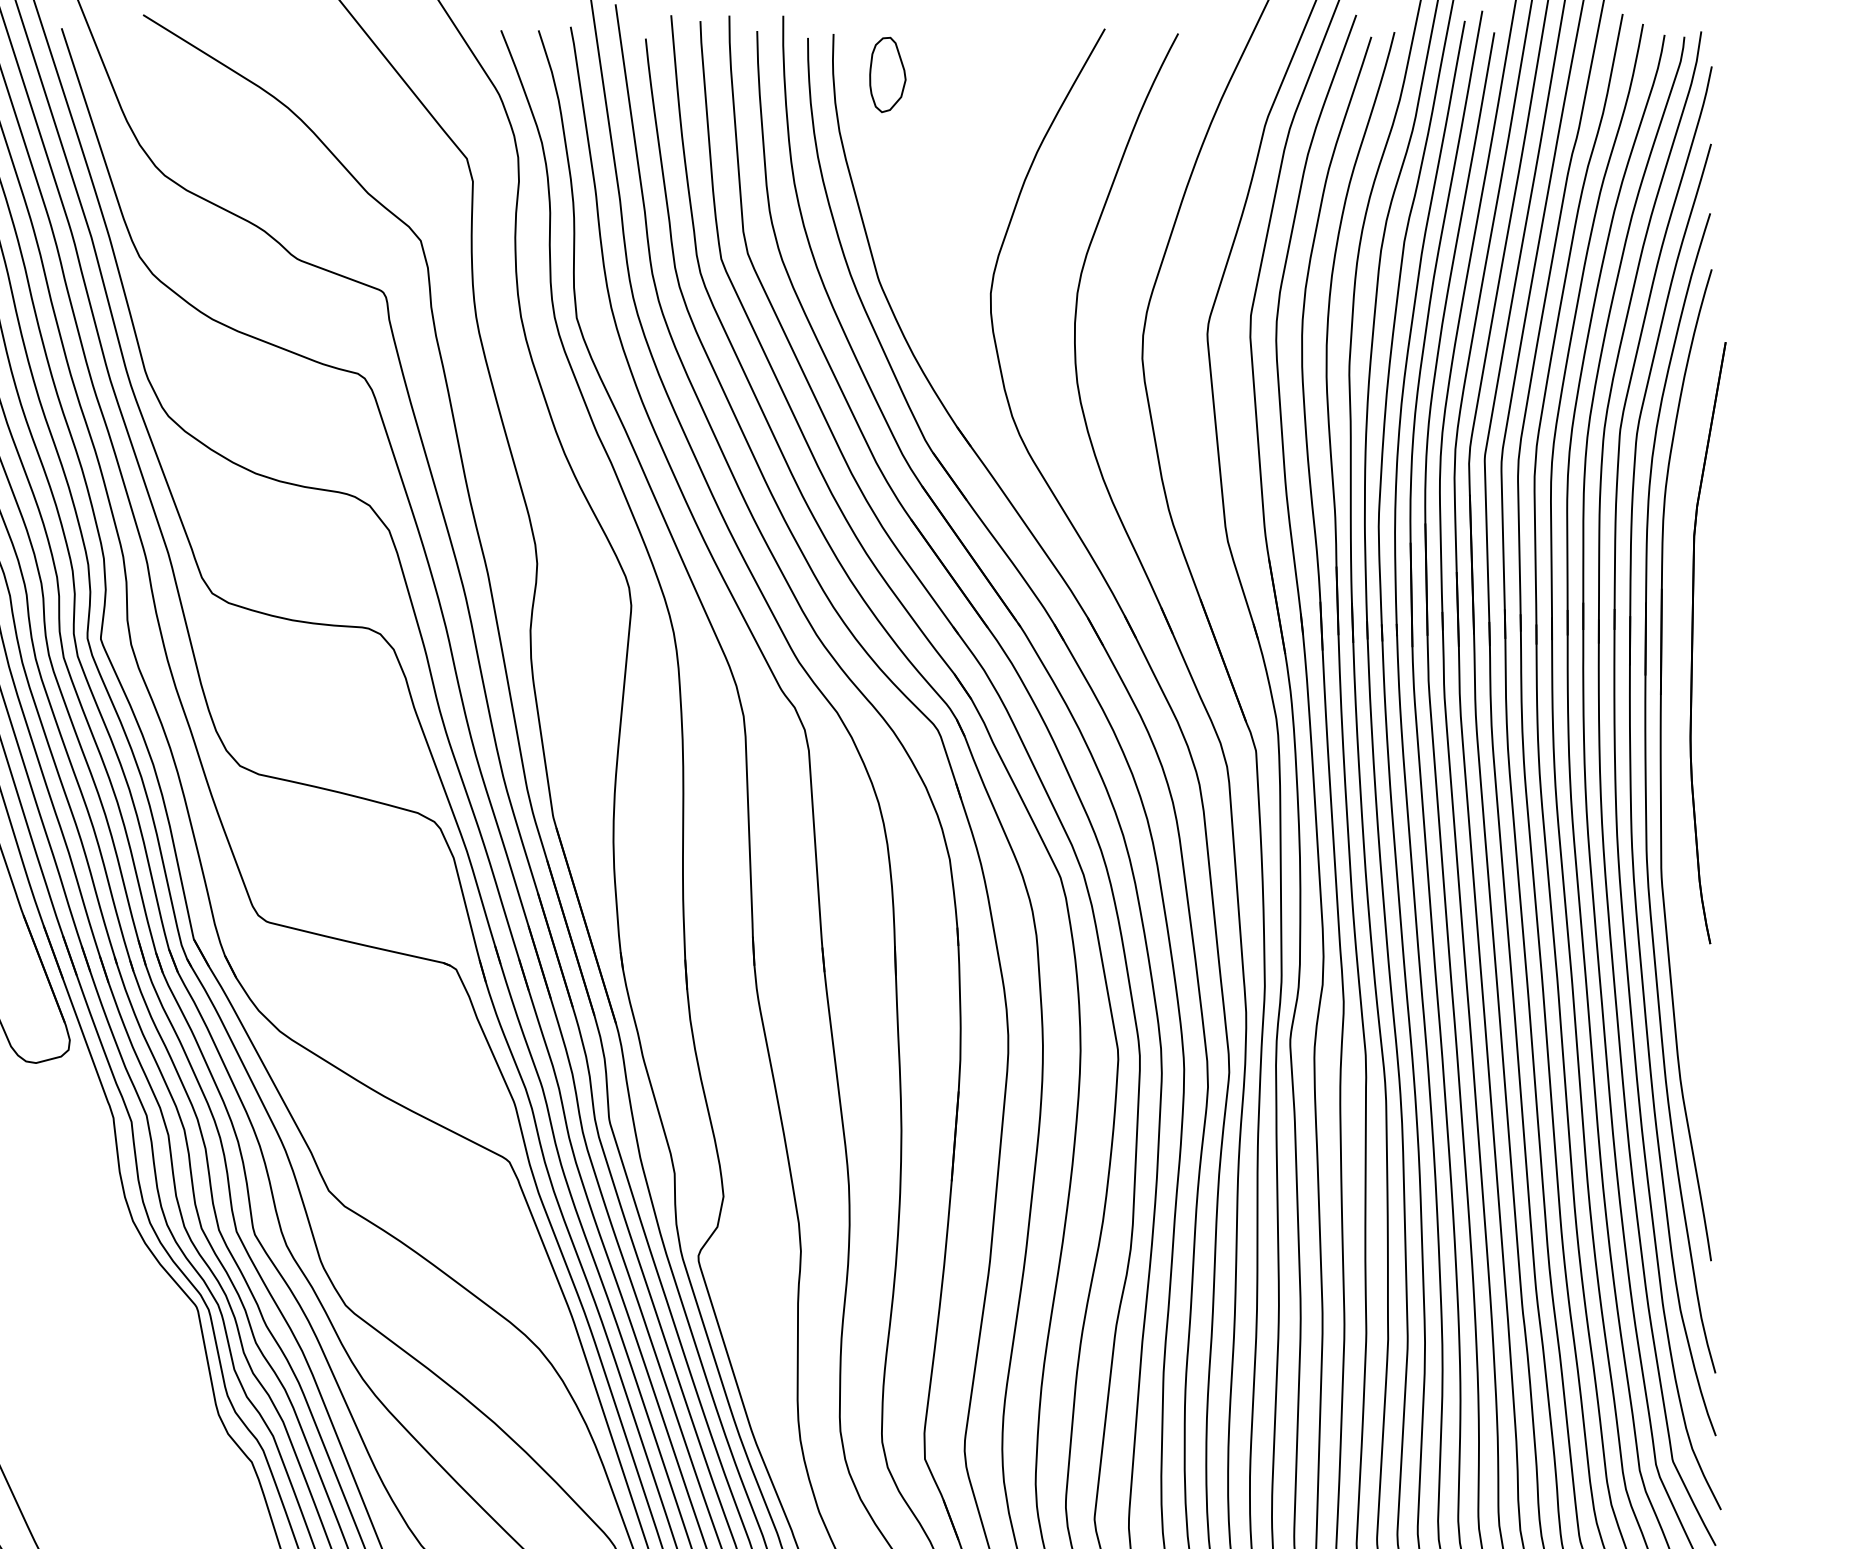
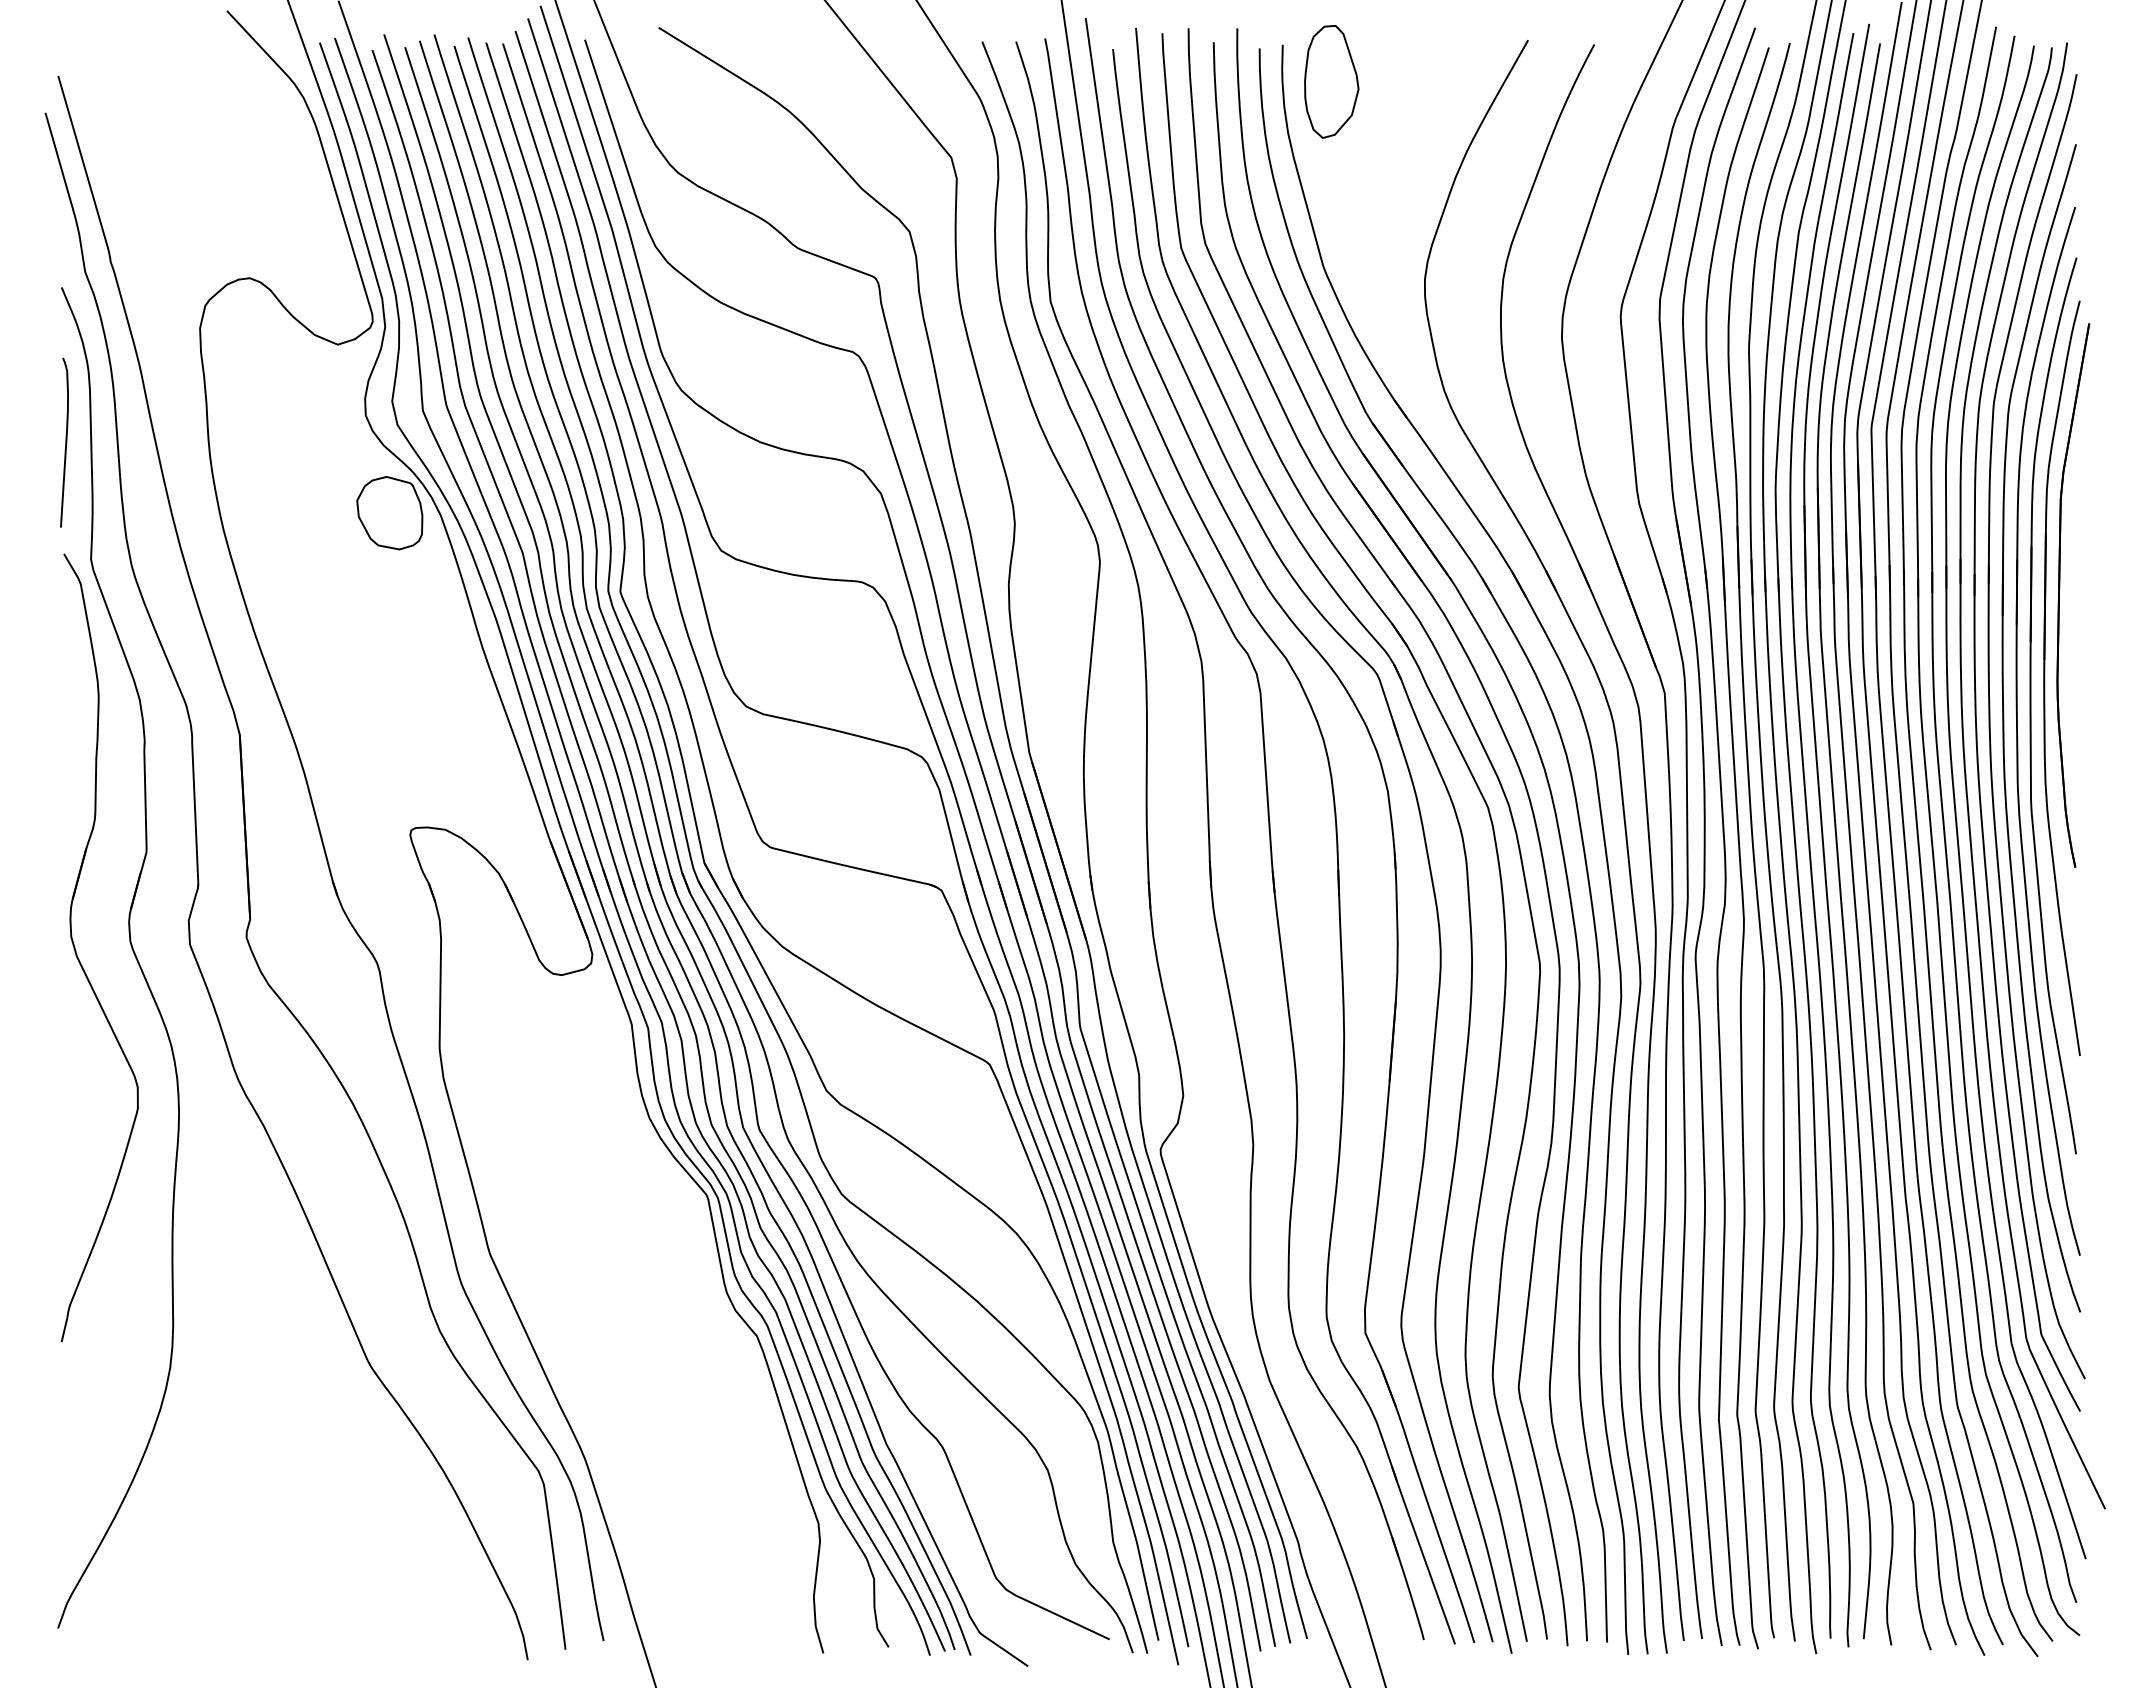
part: (887, 74) -> (1331, 81), size x1.67
part: (1677, 733) -> (2045, 677), added

